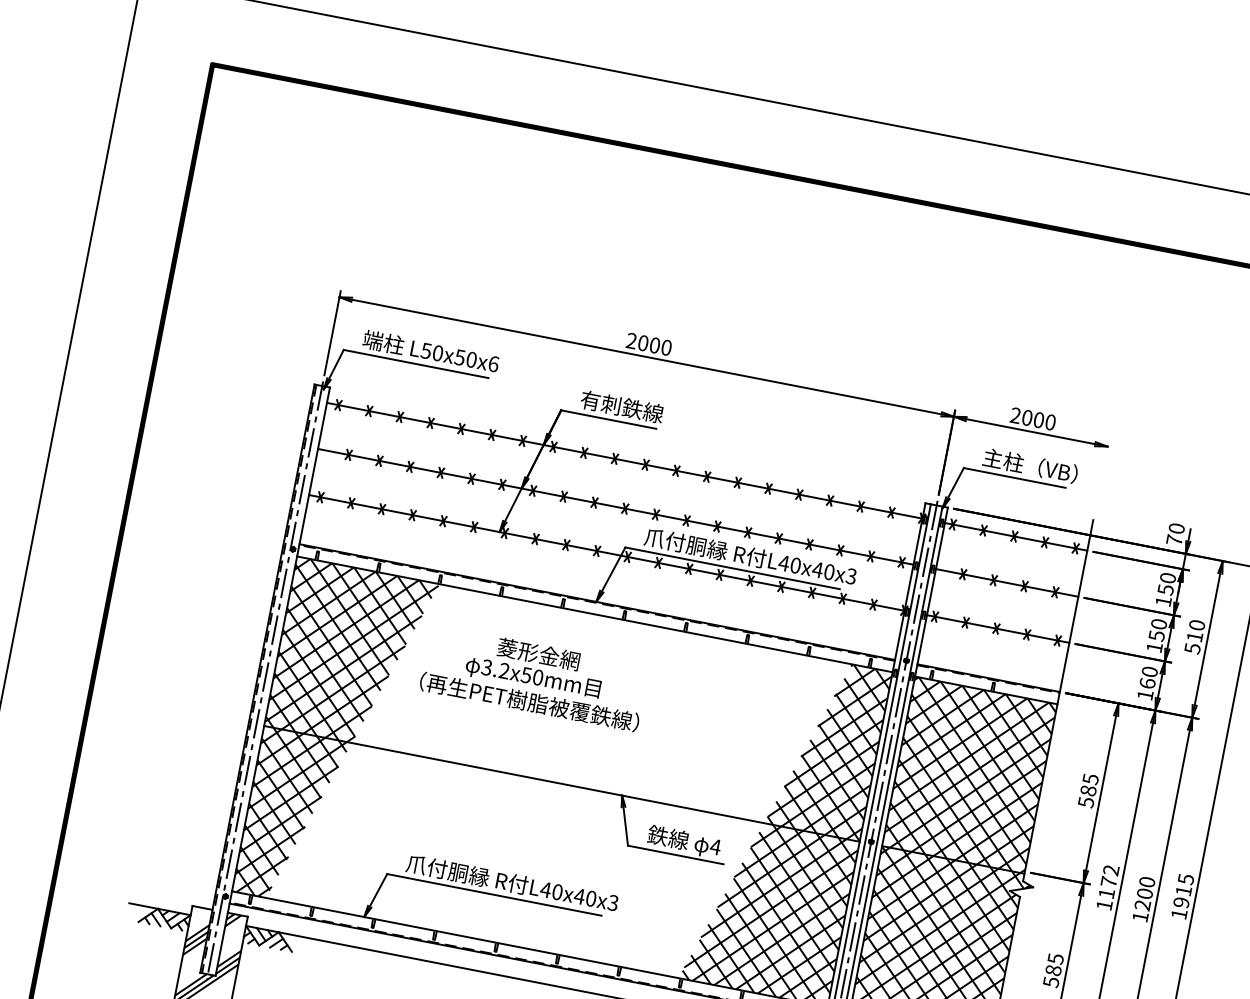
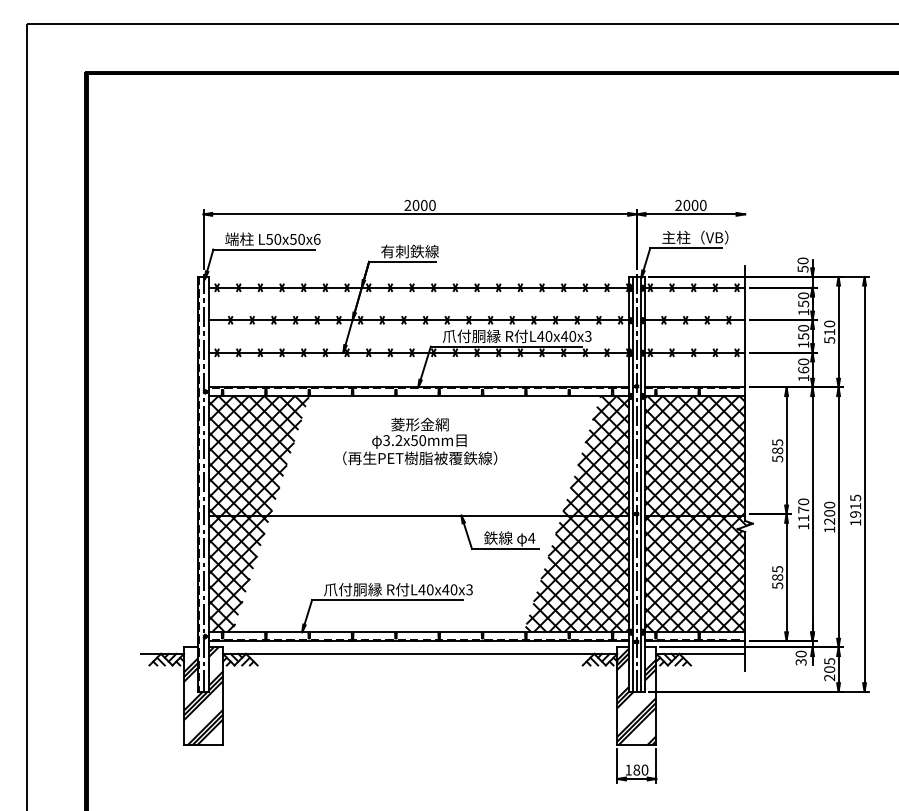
text: (1173, 539) -> (802, 268), 70 -> 50
text: (534, 678) -> (420, 441), moved
text: (1111, 869) -> (803, 501), 1172 -> 1170

